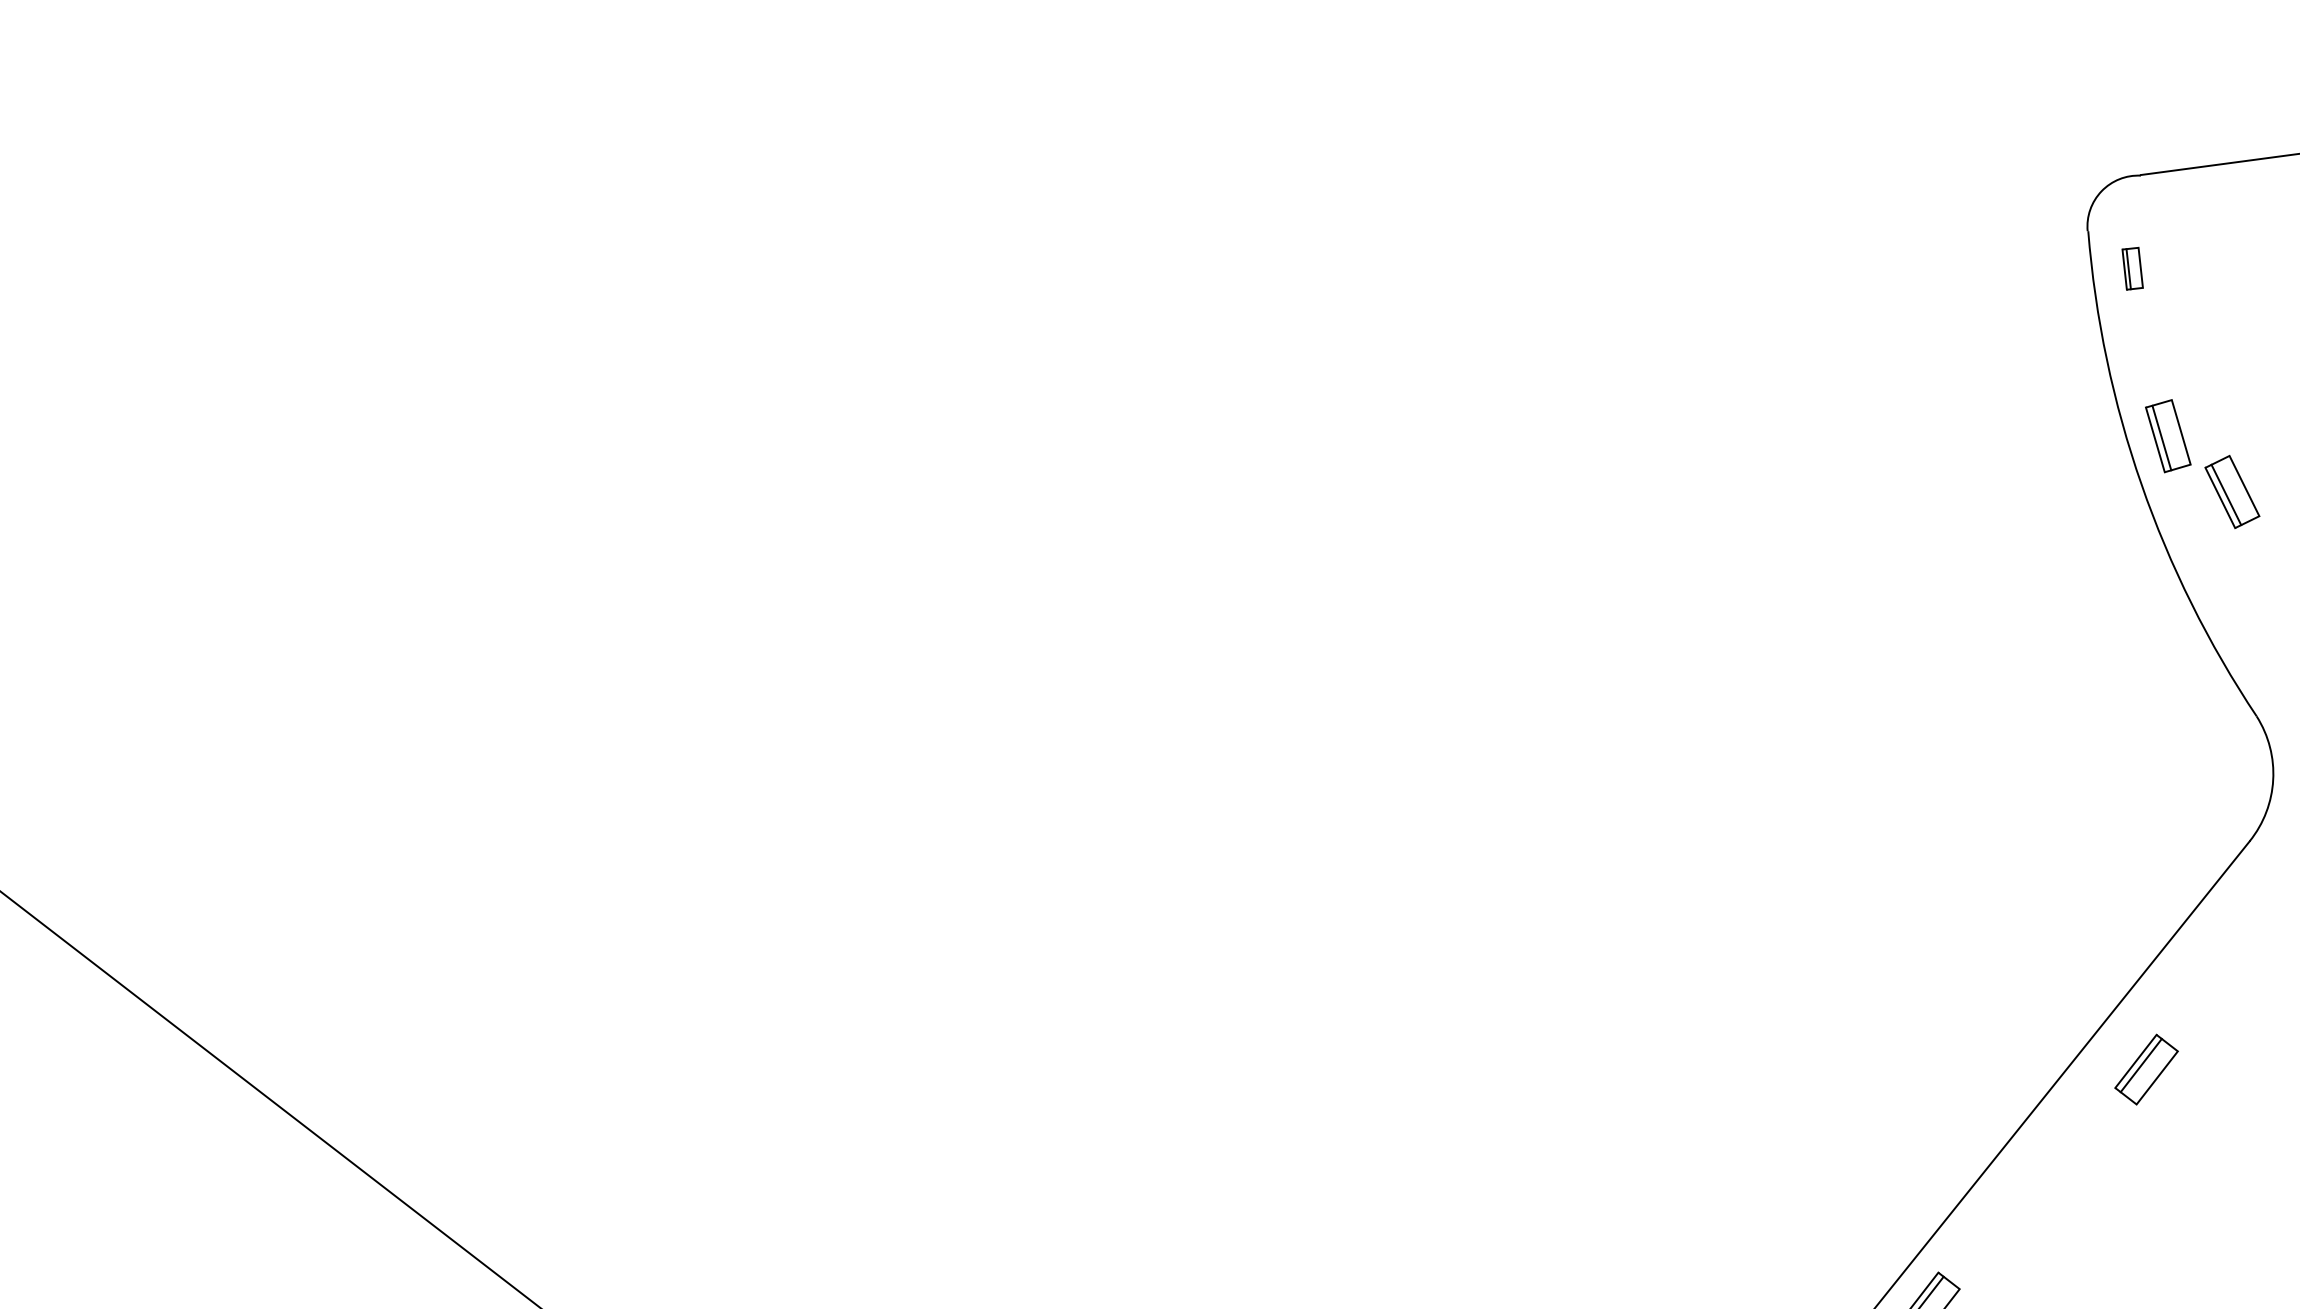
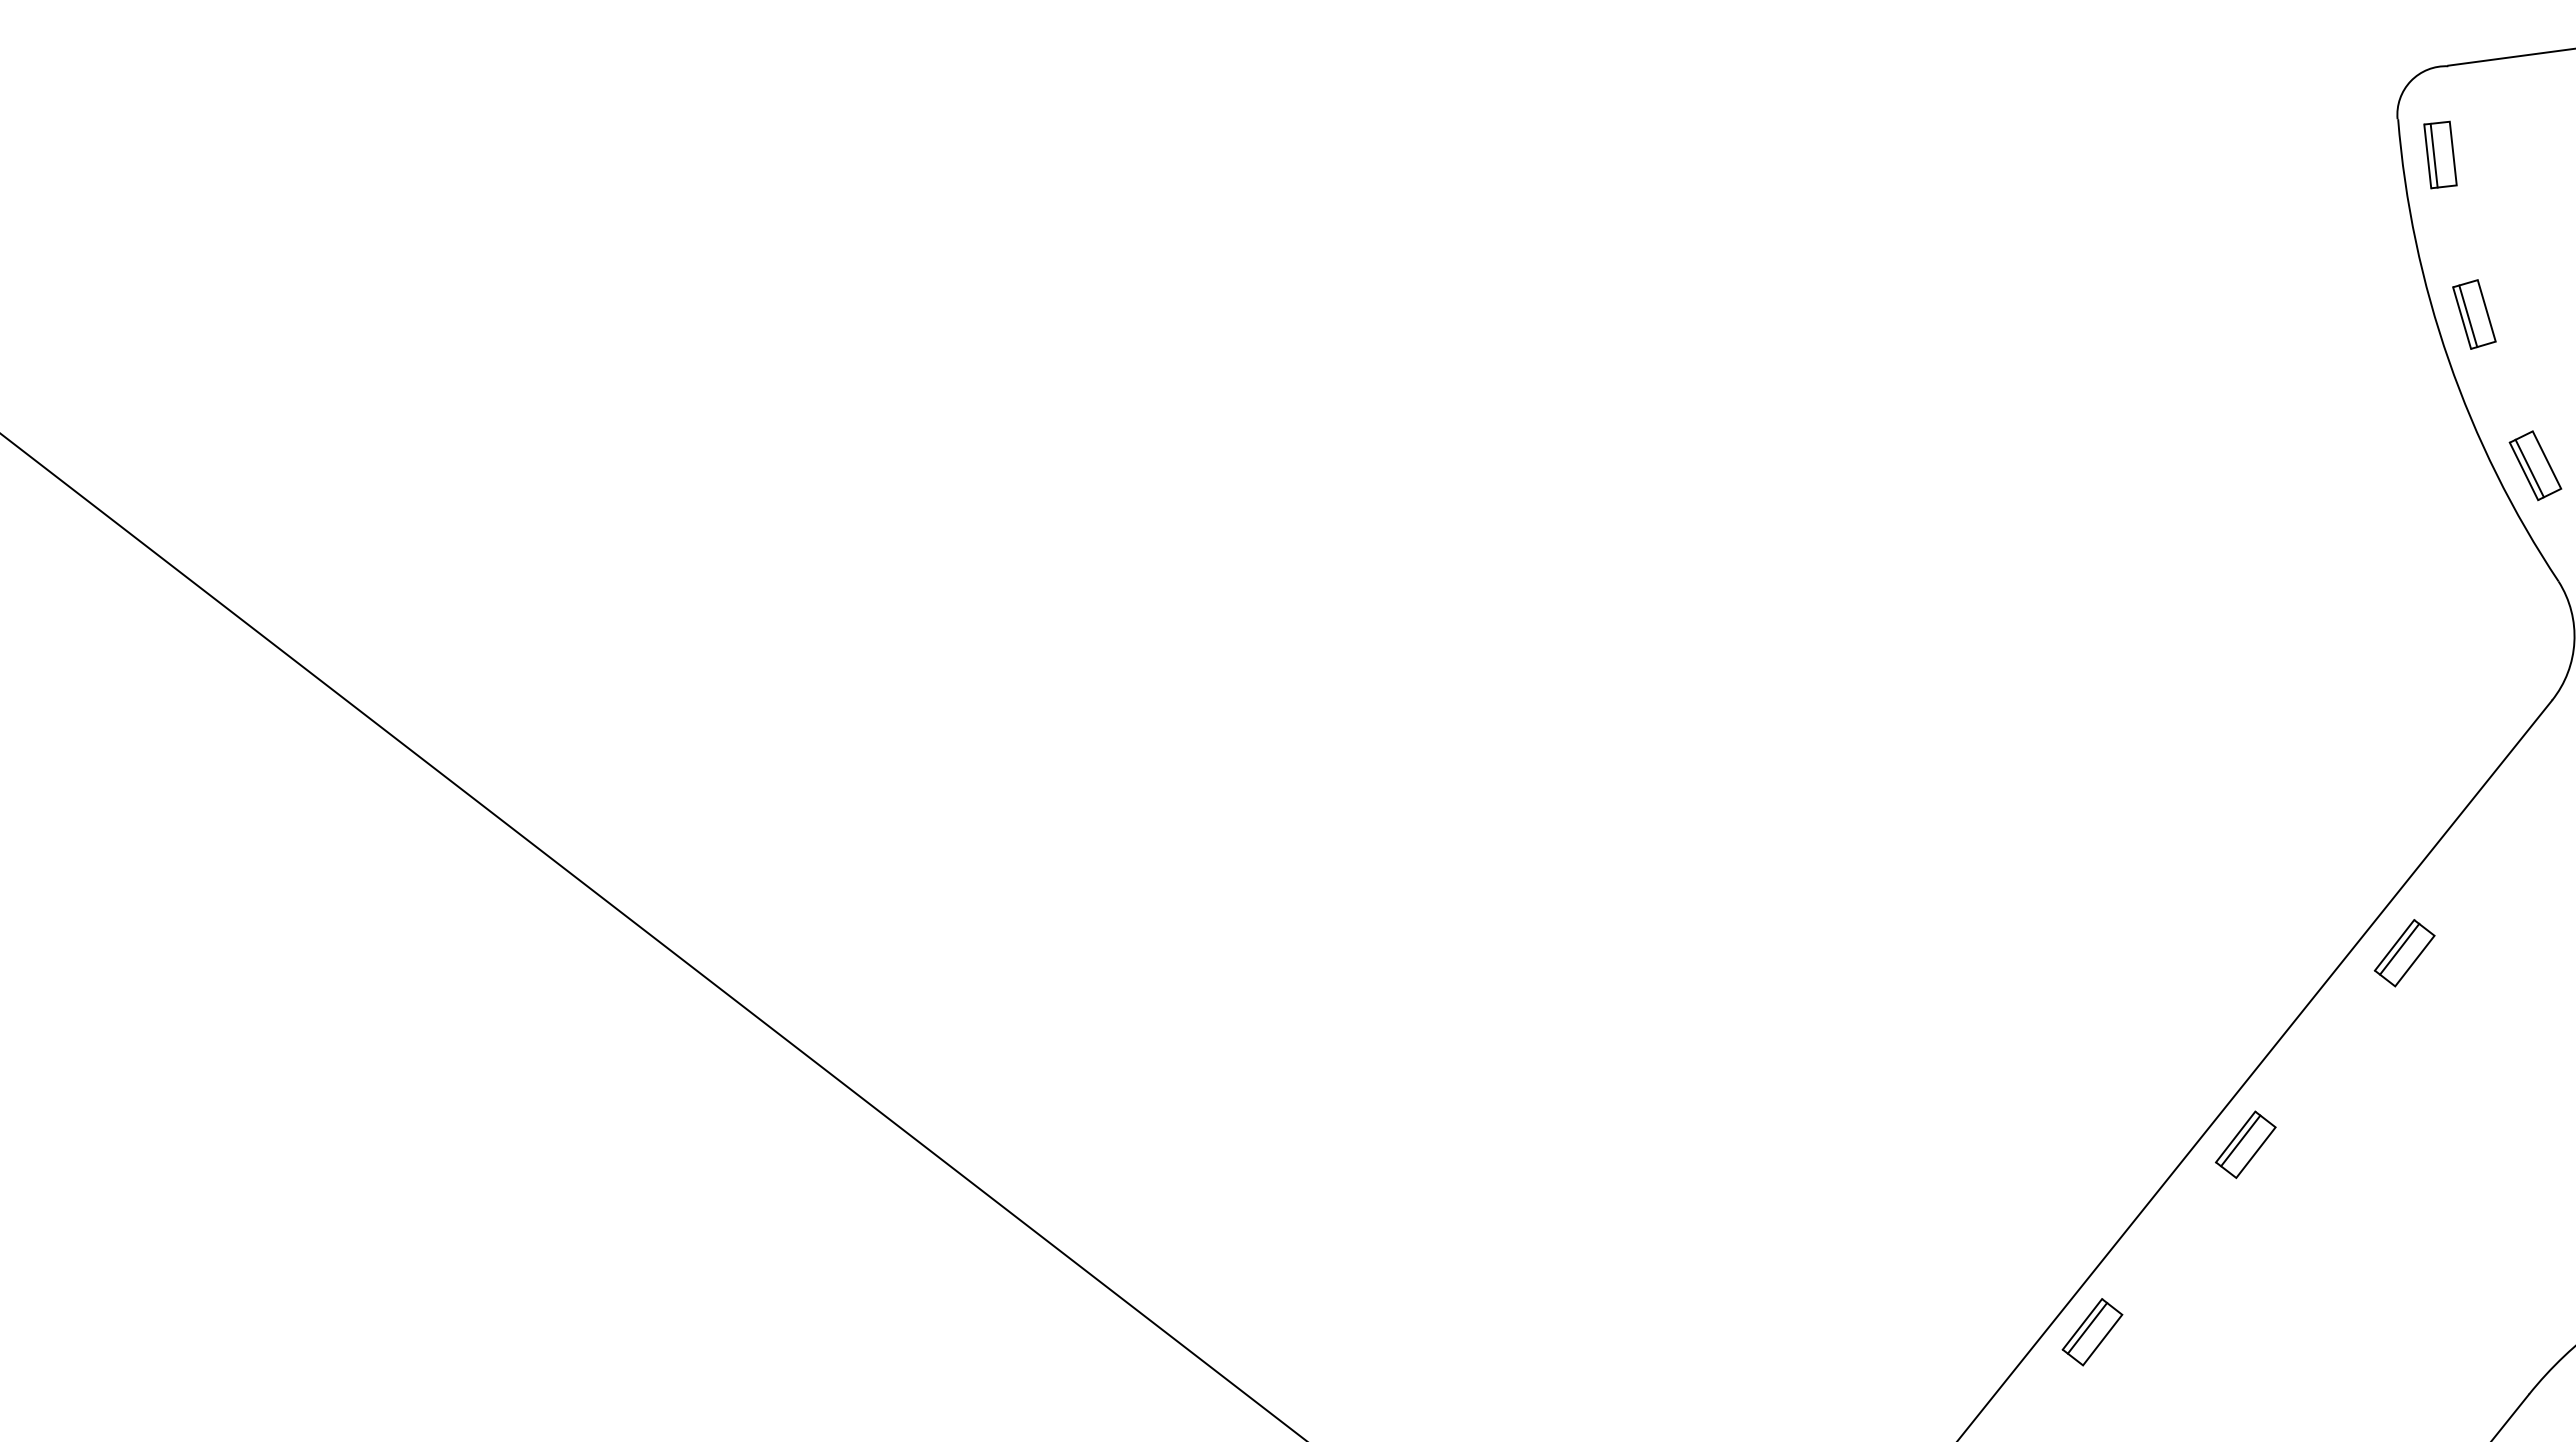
part: (2132, 268) -> (2440, 154), size x1.67
part: (2232, 491) -> (2535, 465), moved
part: (2146, 1069) -> (2404, 953), moved

